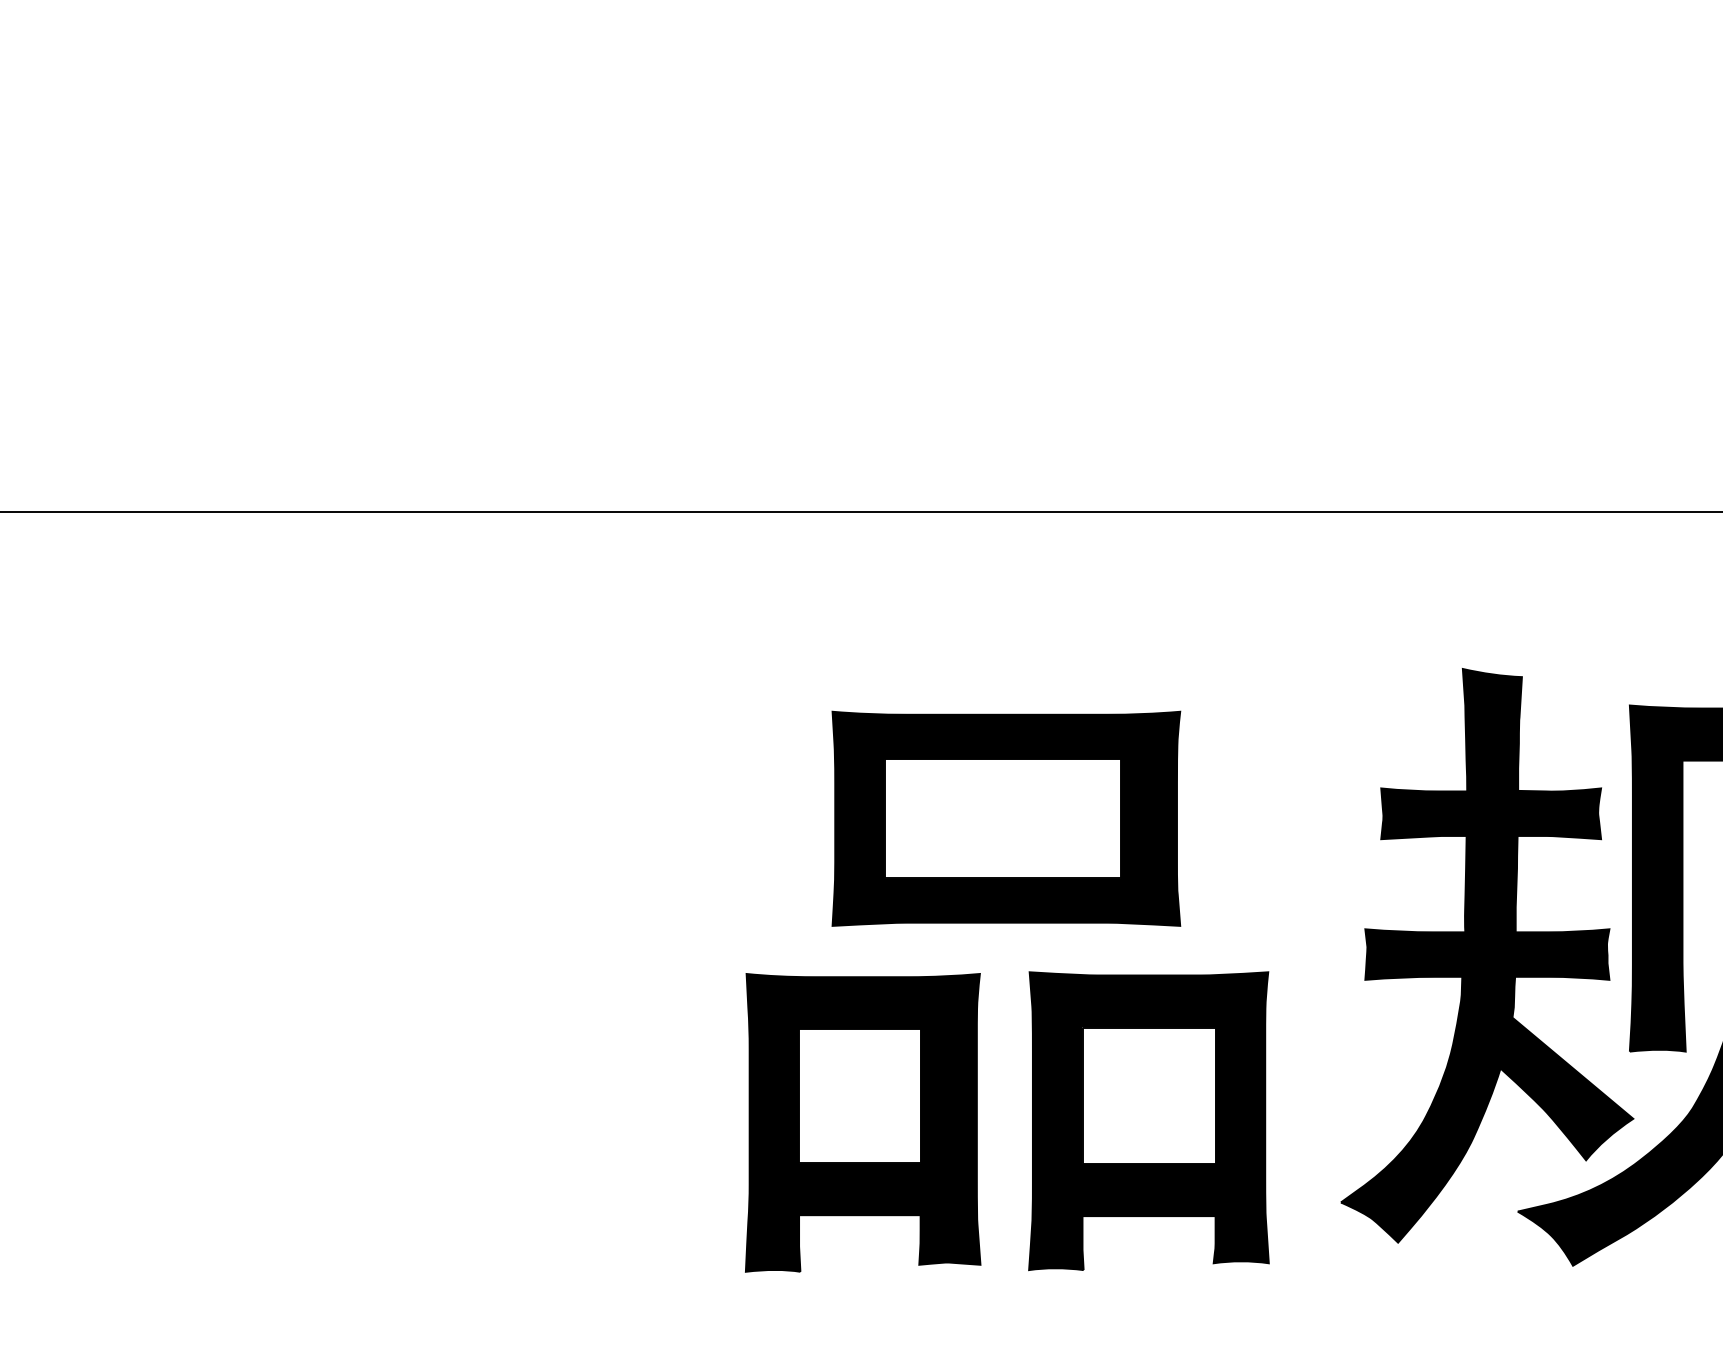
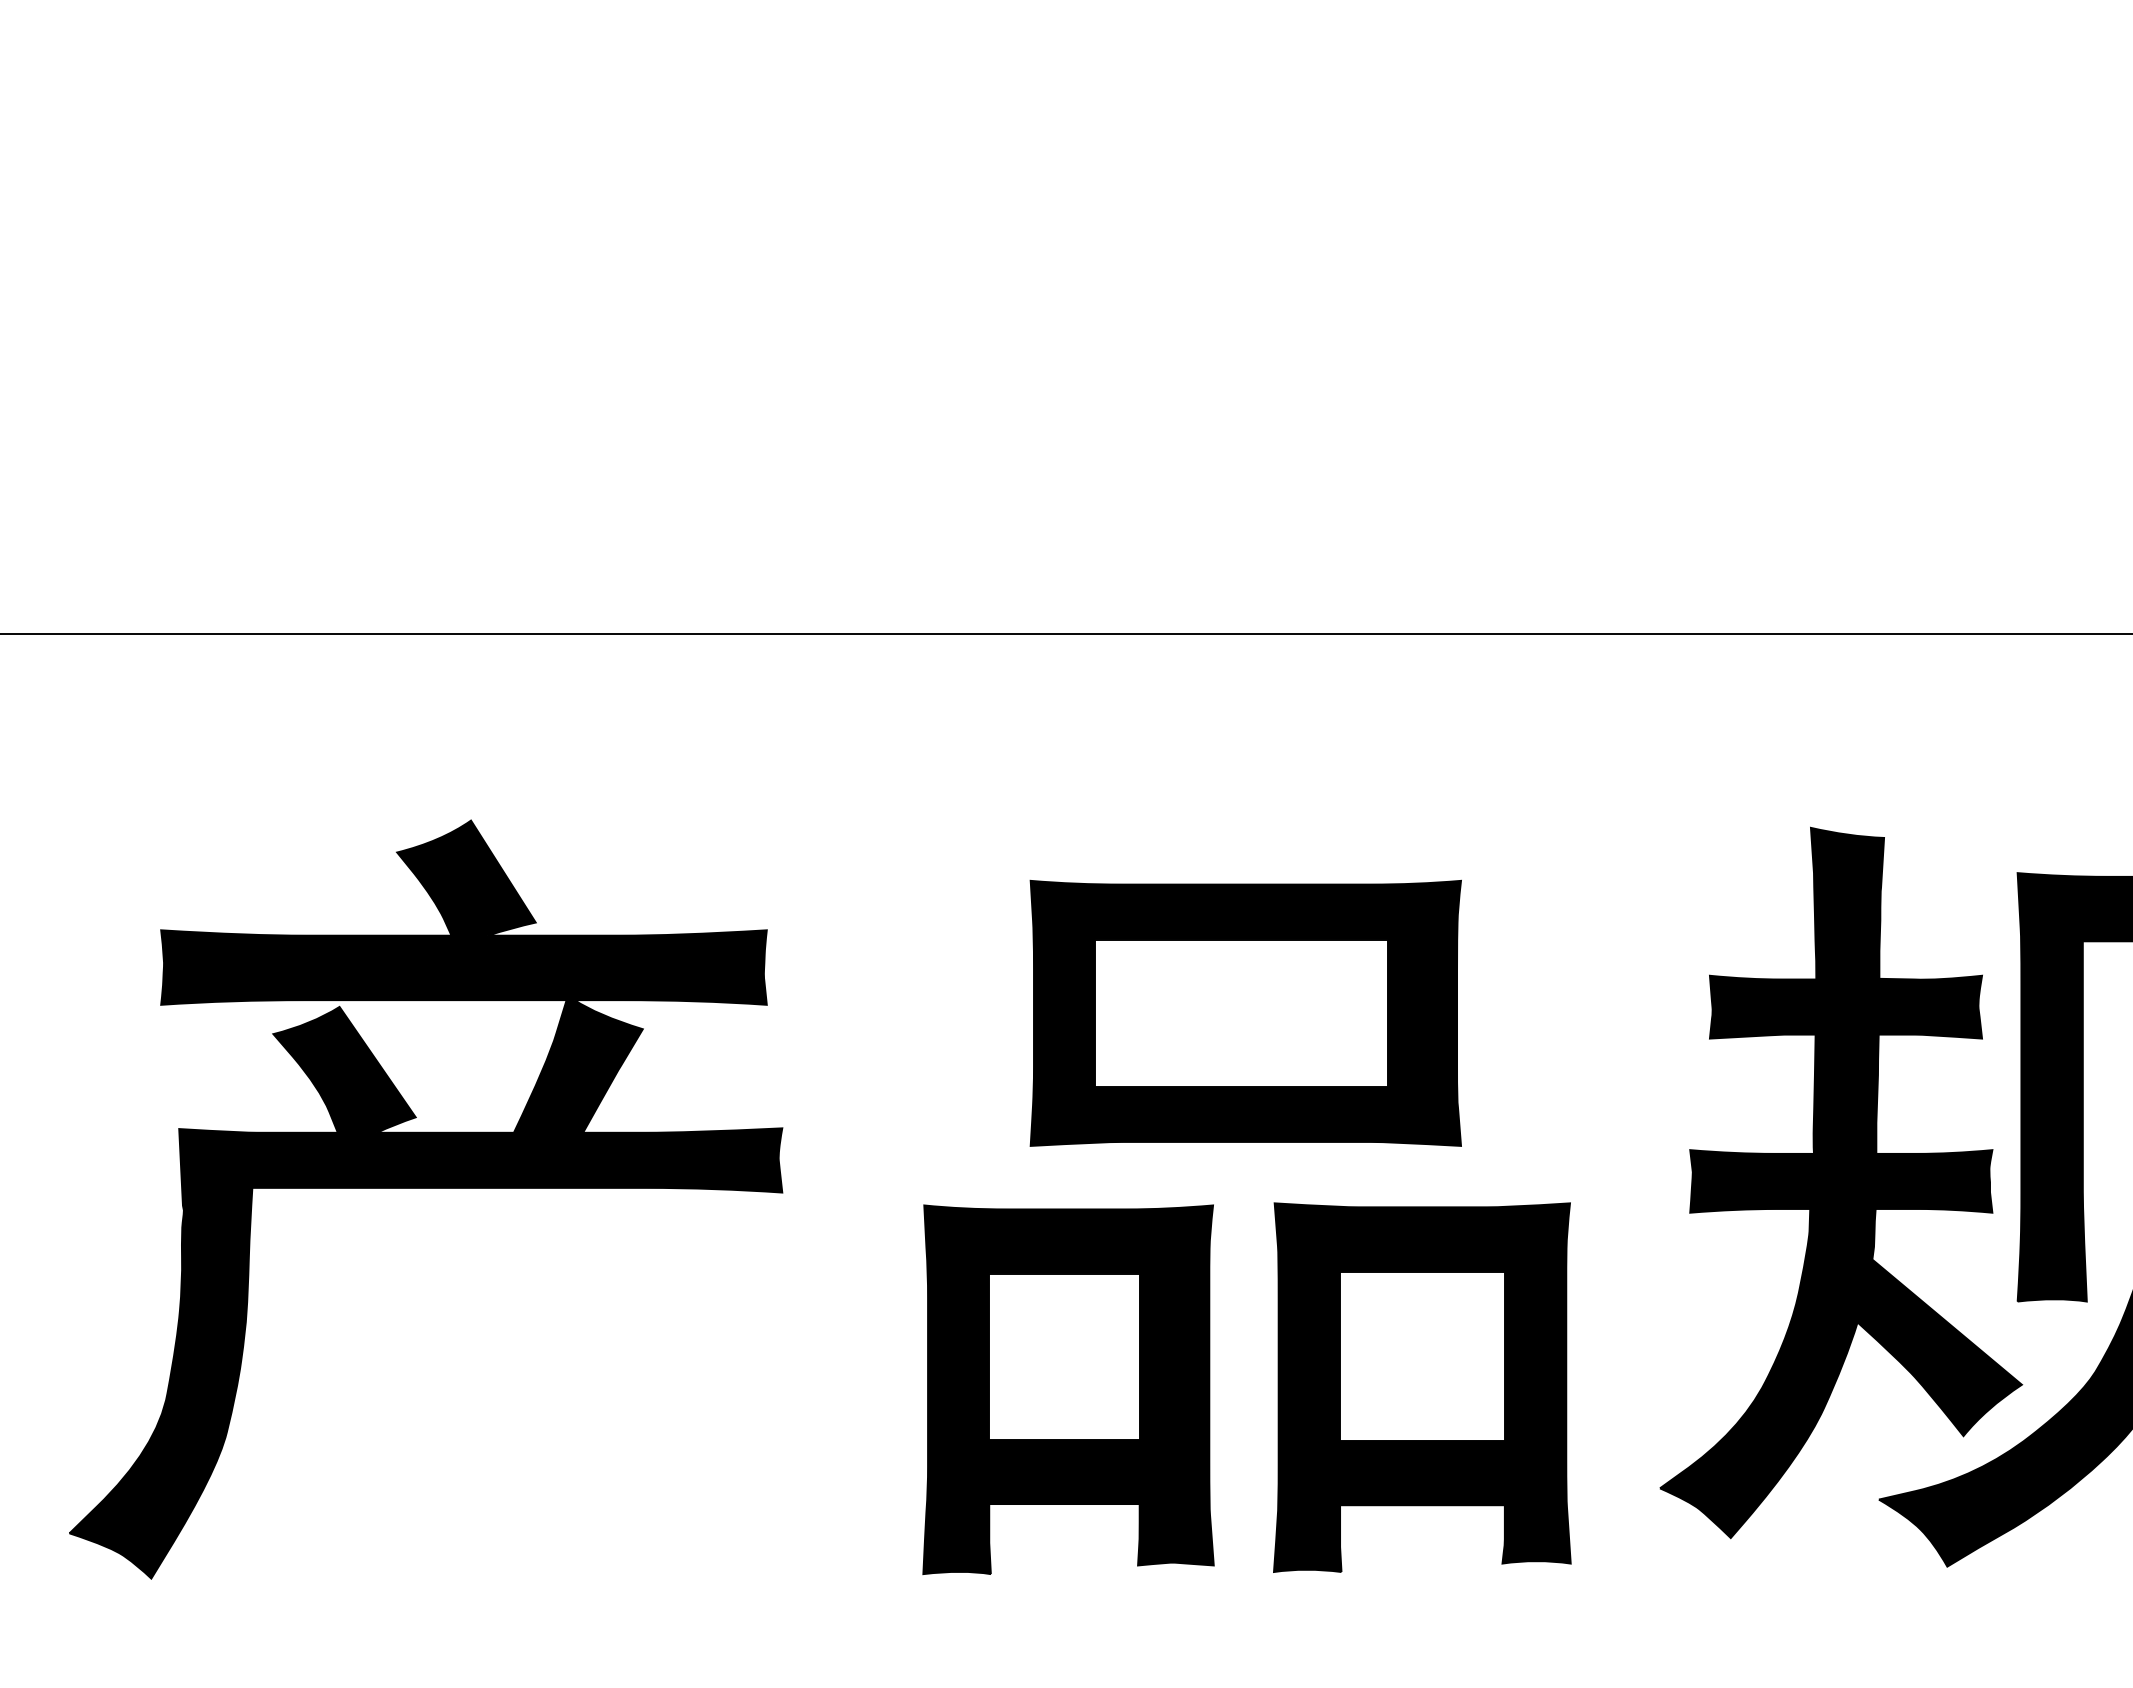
part: (344, 960) -> (426, 1188), added

